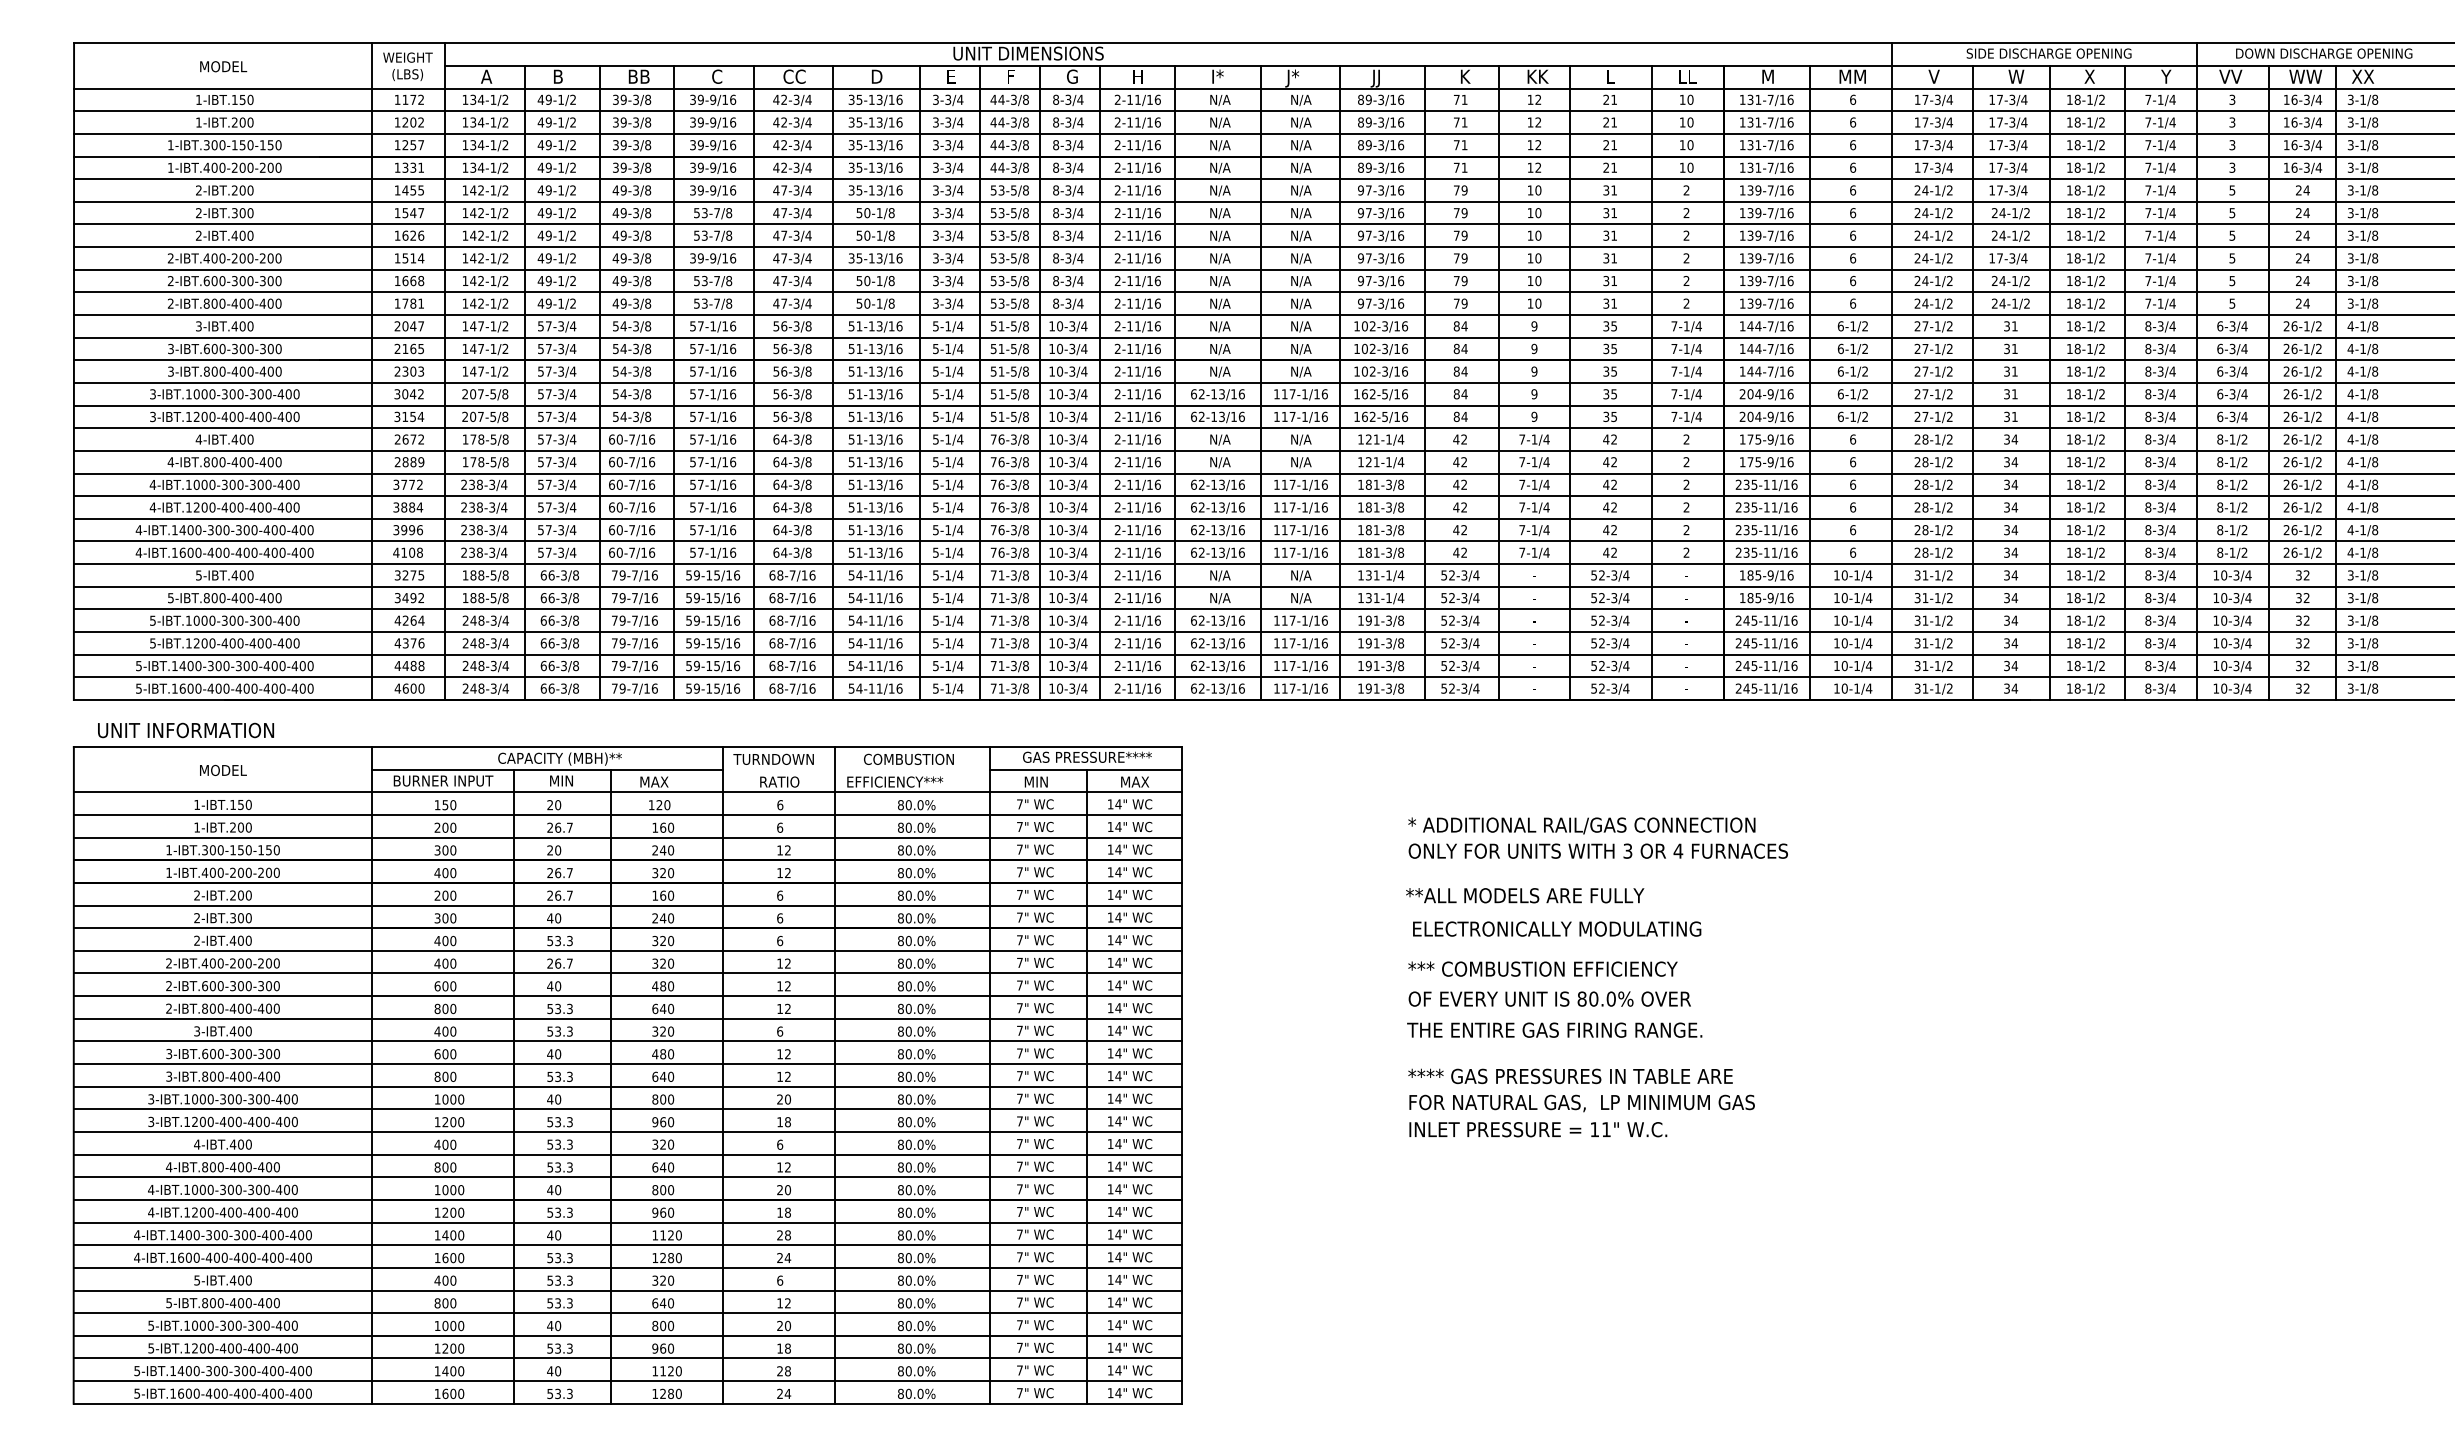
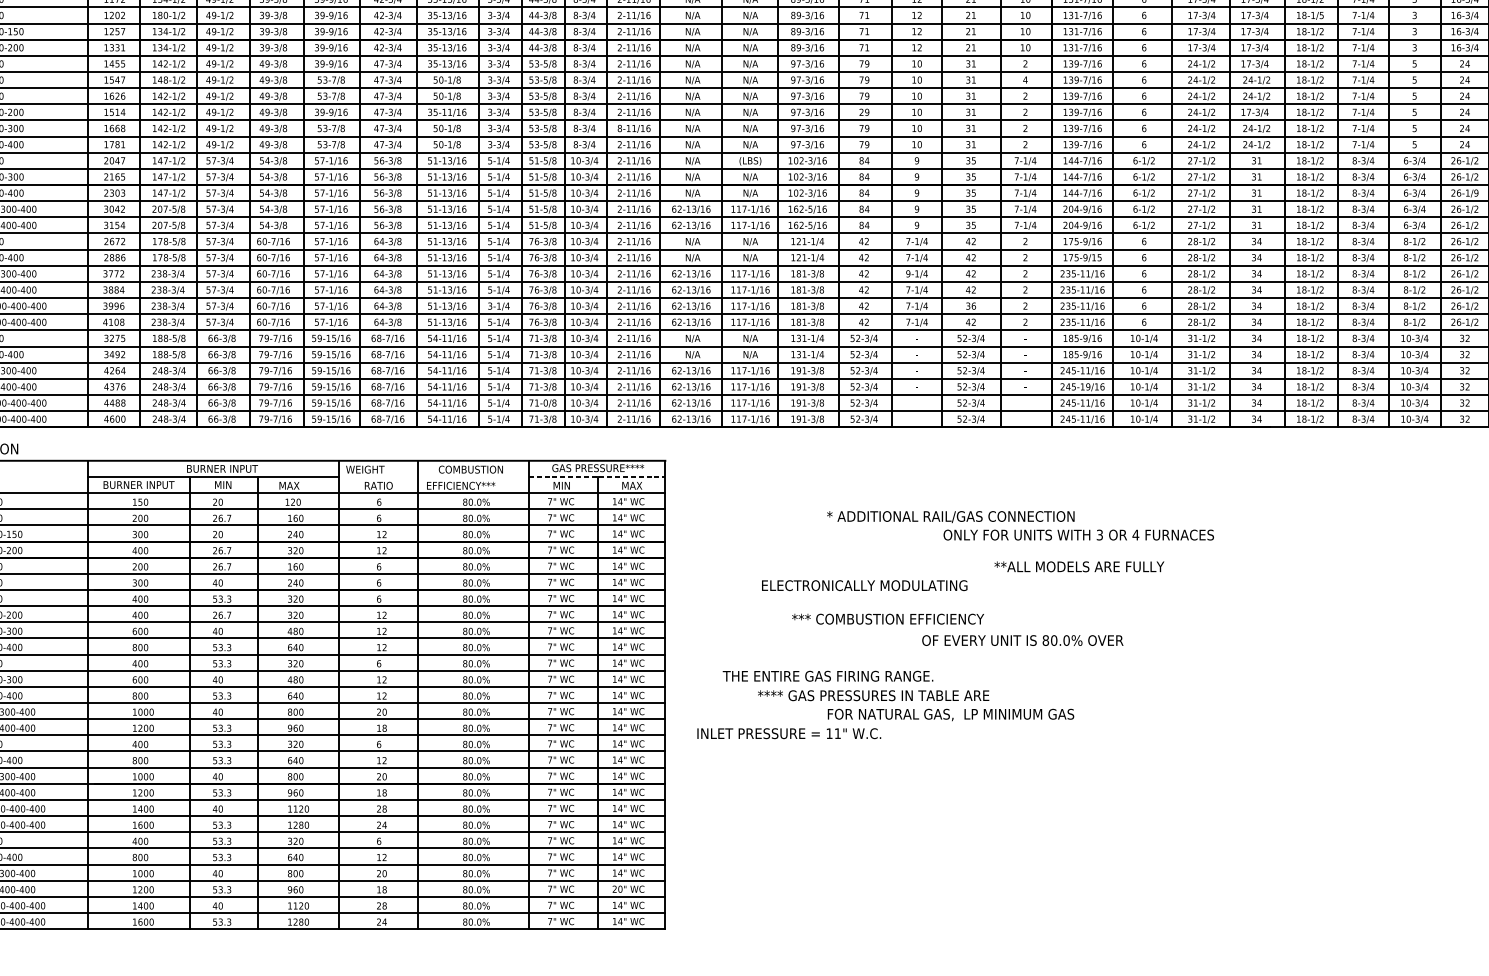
text: (477, 122) -> (163, 15), 134-1/2 -> 180-1/2
text: (2101, 122) -> (1321, 15), 18-1/2 -> 18-1/5
text: (481, 213) -> (166, 80), 142-1/2 -> 148-1/2
text: (1686, 213) -> (1025, 80), 2 -> 4
text: (879, 258) -> (449, 112), 35-13/16 -> 35-11/16
text: (1456, 258) -> (861, 112), 79 -> 29
text: (1117, 281) -> (619, 128), 2-11/16 -> 8-11/16
text: (1300, 327) -> (750, 161), N/A -> (LBS)
text: (2318, 371) -> (1476, 193), 26-1/2 -> 26-1/9
text: (421, 462) -> (123, 257), 2889 -> 2886
text: (1790, 462) -> (1099, 257), 175-9/16 -> 175-9/15
text: (1522, 484) -> (908, 273), 7-1/4 -> 9-1/4
text: (935, 529) -> (489, 305), 5-1/4 -> 3-1/4
text: (1610, 530) -> (971, 306), 42 -> 36
text: (1774, 643) -> (1088, 386), 245-11/16 -> 245-19/16
text: (1013, 666) -> (545, 403), 71-3/8 -> 71-0/8
text: (559, 758) -> (221, 468), CAPACITY (MBH)** -> BURNER INPUT
text: (773, 758) -> (374, 468), TURNDOWN -> WEIGHT
line: (1085, 769) -> (596, 476), solid -> dashed
text: (1597, 850) -> (1078, 534), moved
text: (1525, 895) -> (1079, 566), moved
text: (1557, 928) -> (864, 585), moved
text: (1542, 968) -> (887, 618), moved
text: (1549, 998) -> (1022, 640), moved
text: (1554, 1029) -> (827, 675), moved
text: (1570, 1076) -> (873, 695), moved
text: (1538, 1129) -> (789, 733), moved
text: (1114, 1347) -> (617, 889), 14" -> 20"

